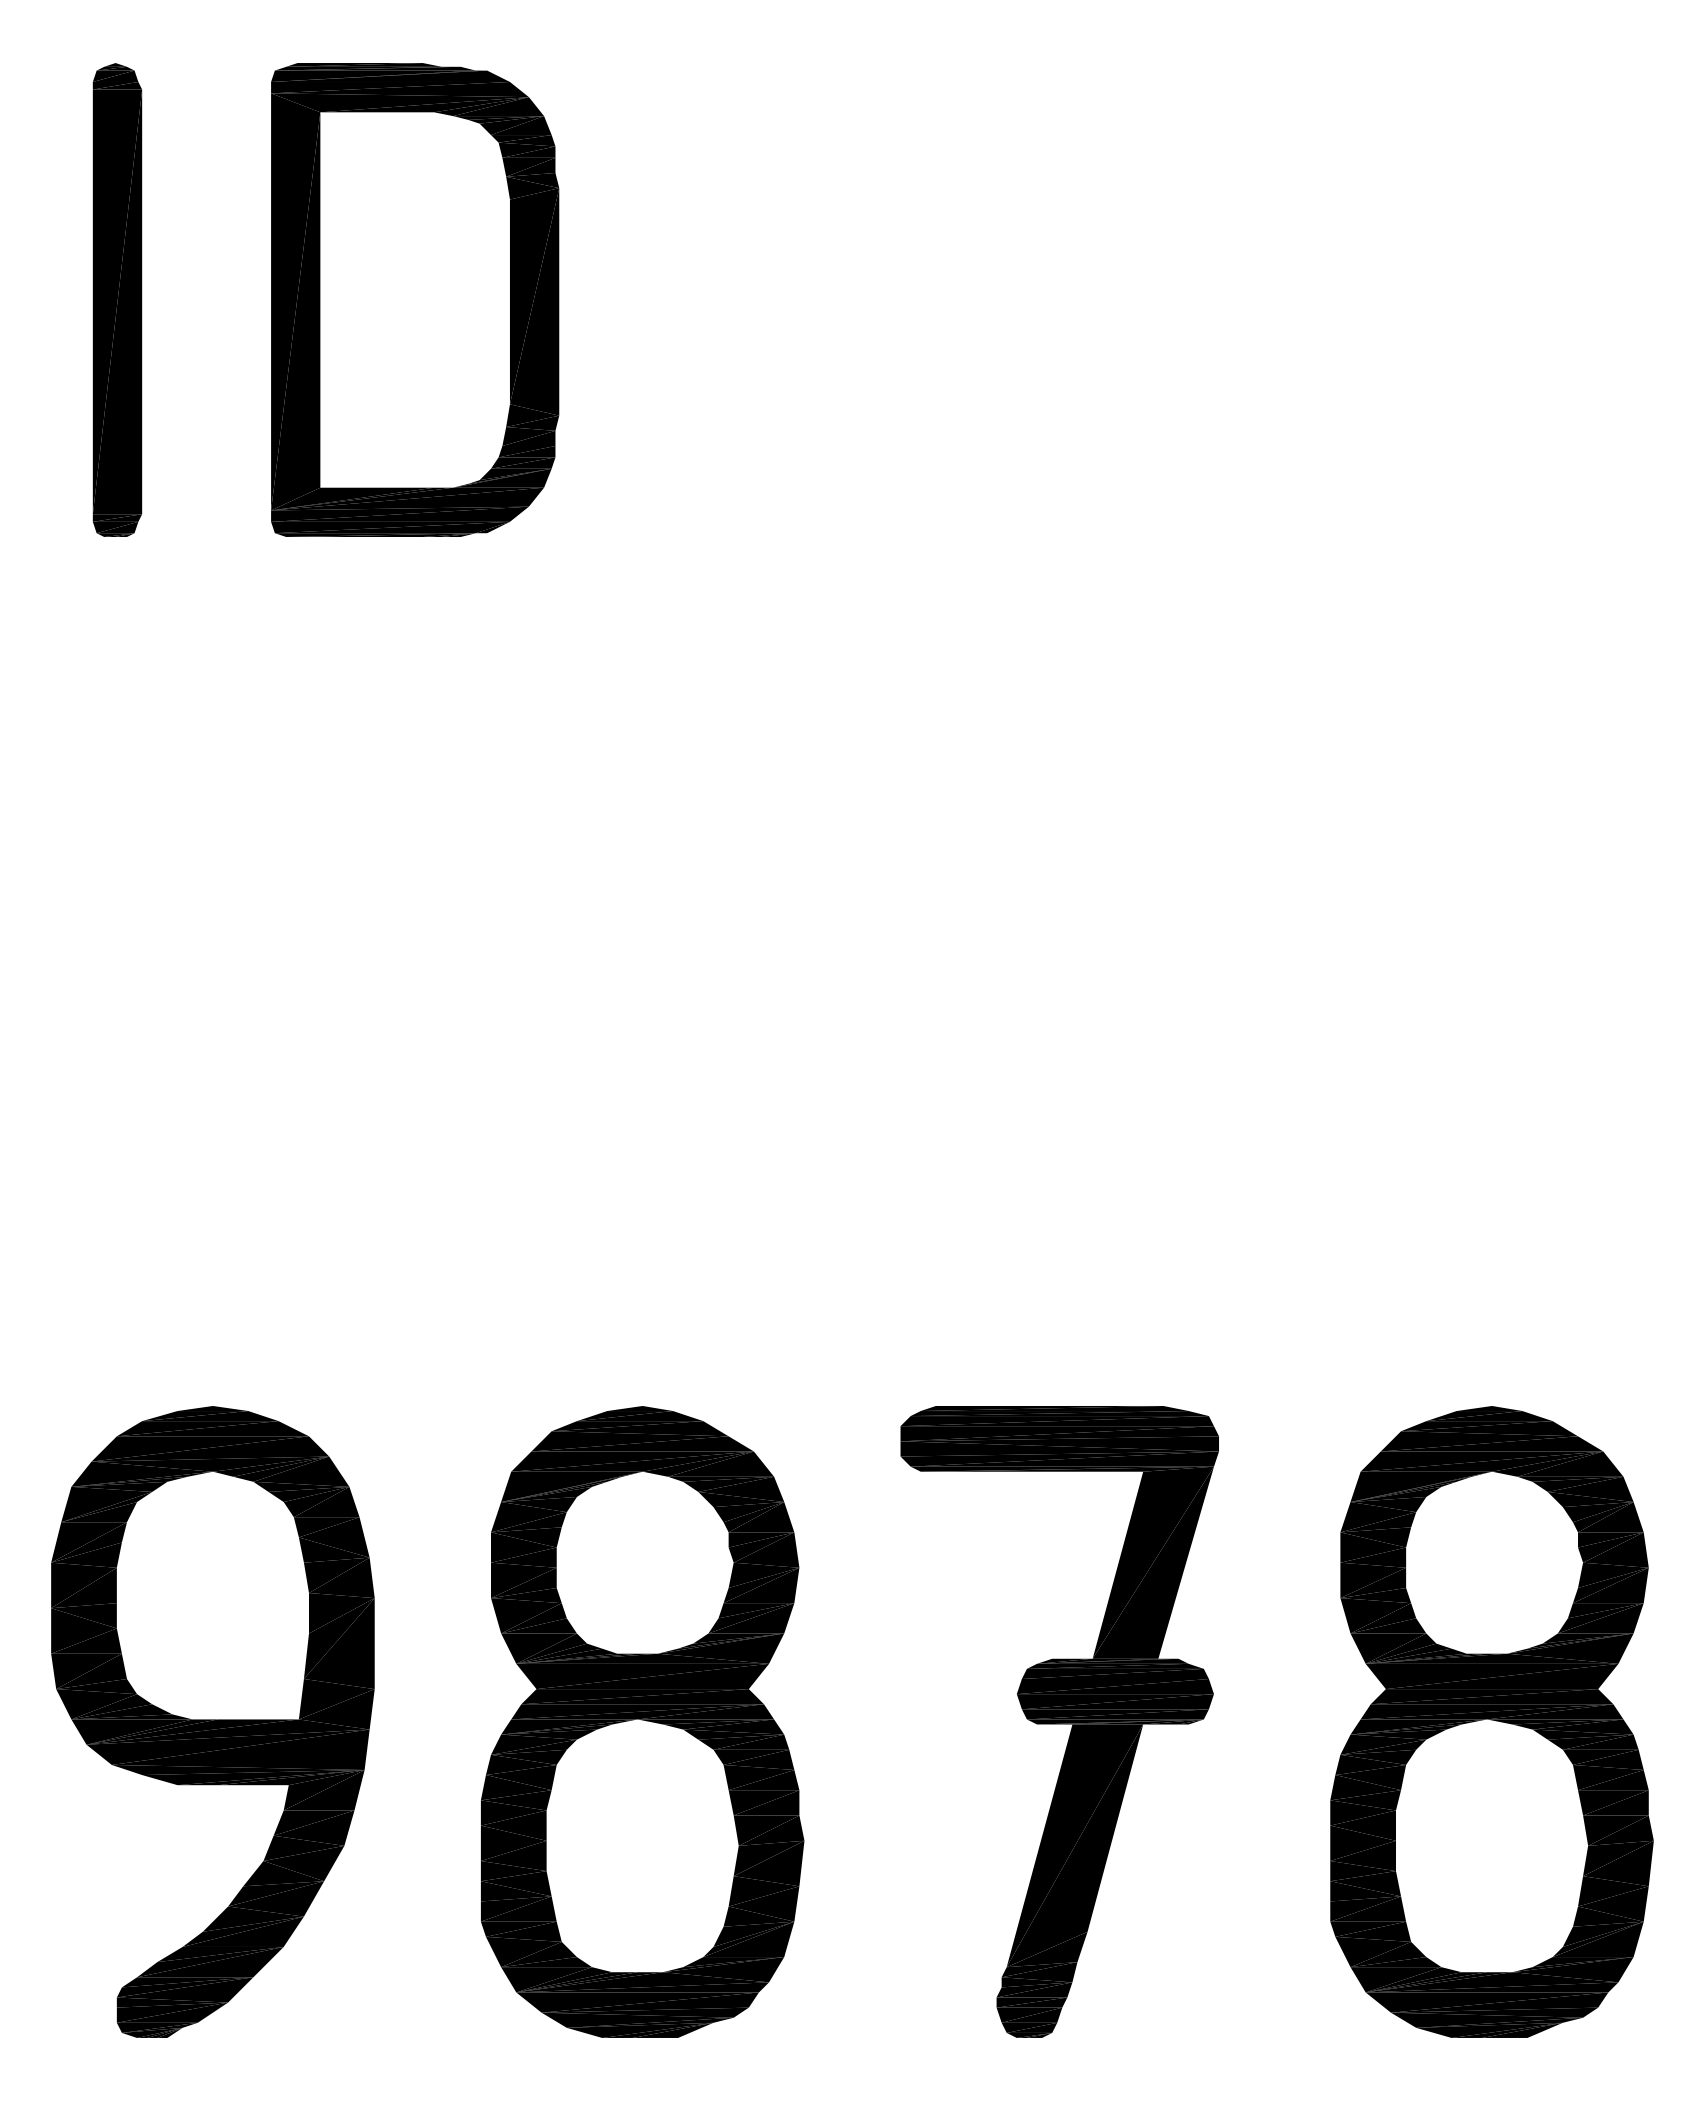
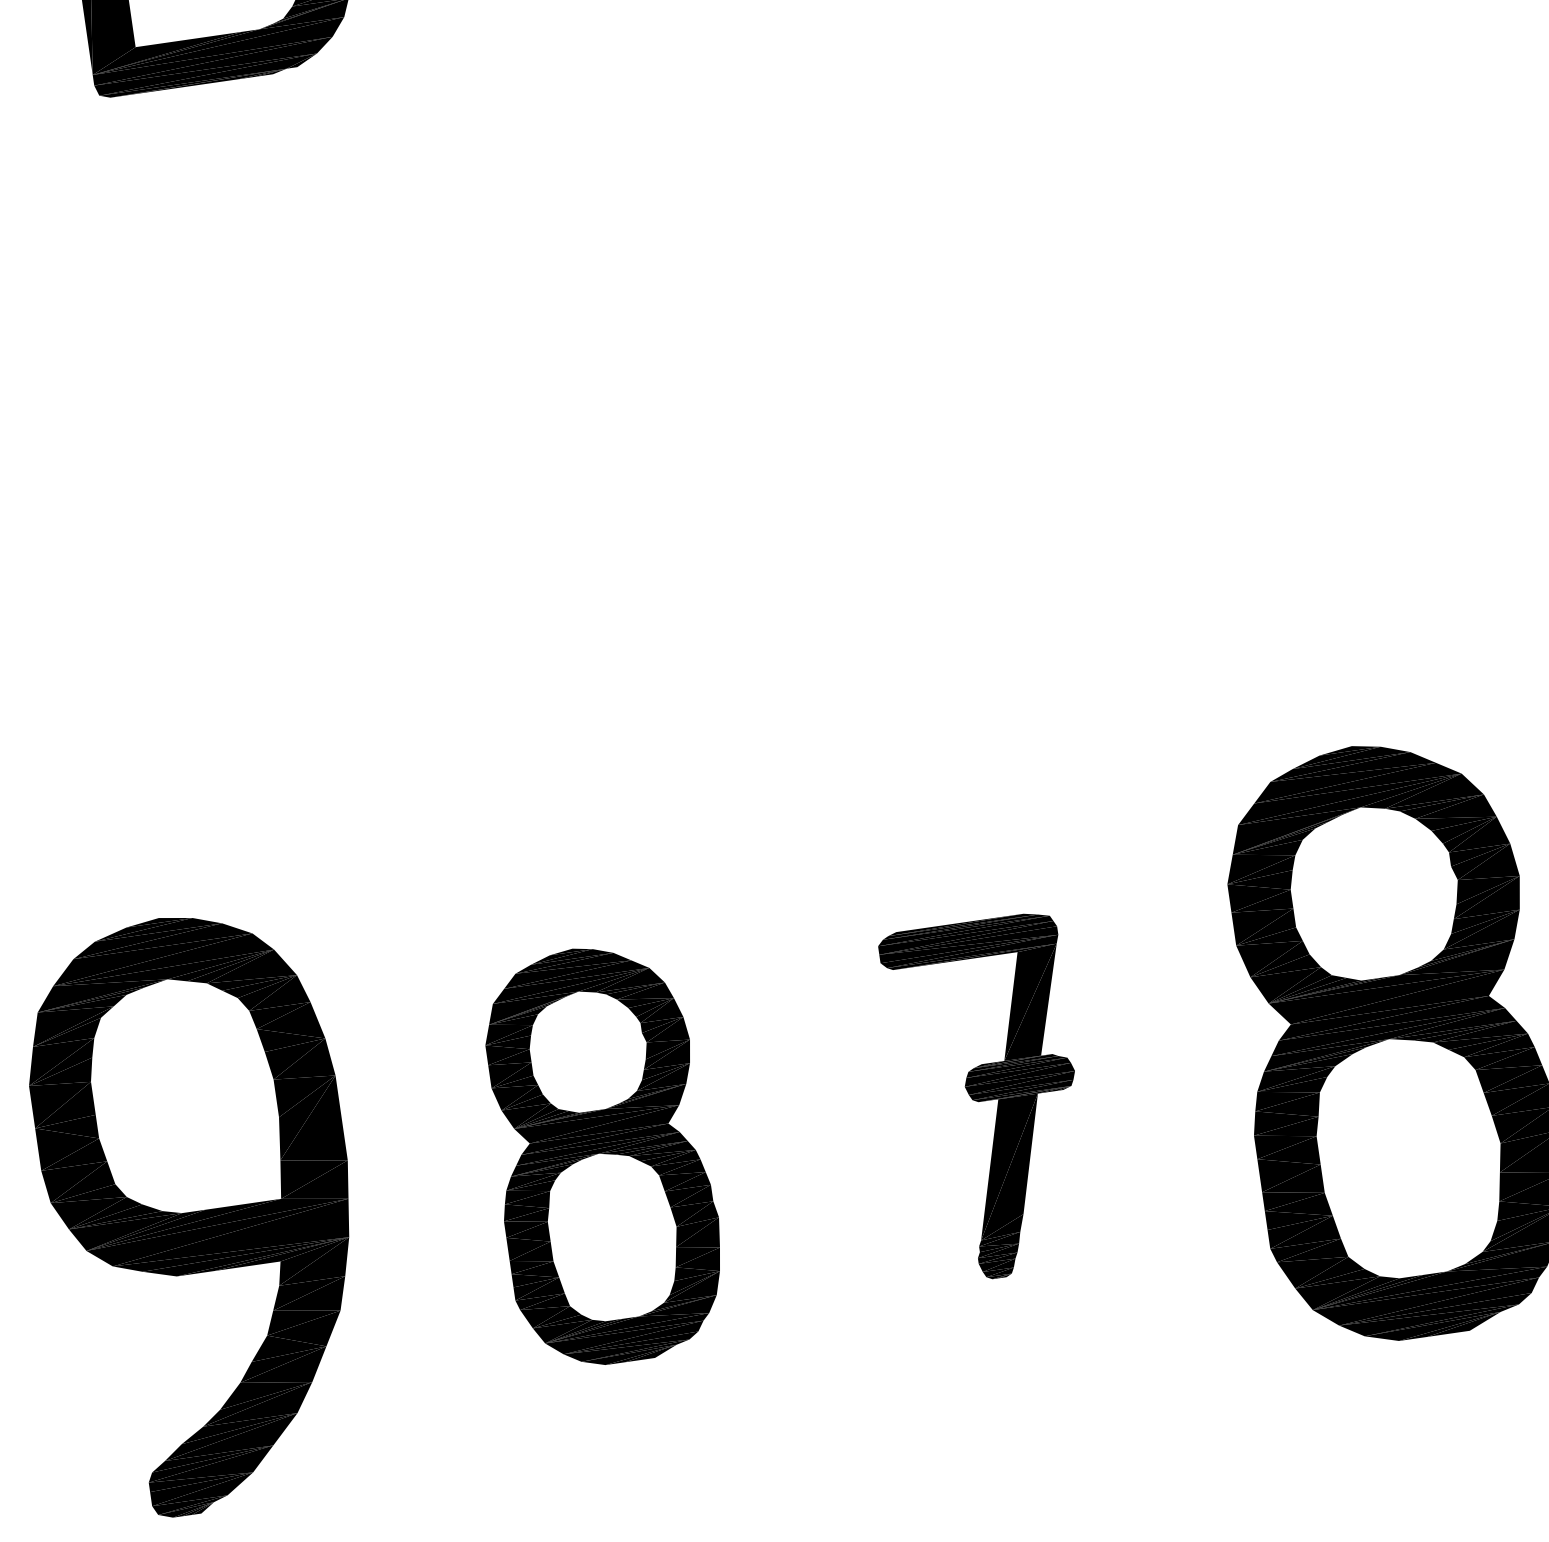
part: (642, 1721) -> (601, 1154), size x0.7
part: (1059, 1721) -> (990, 1098), size x0.6

